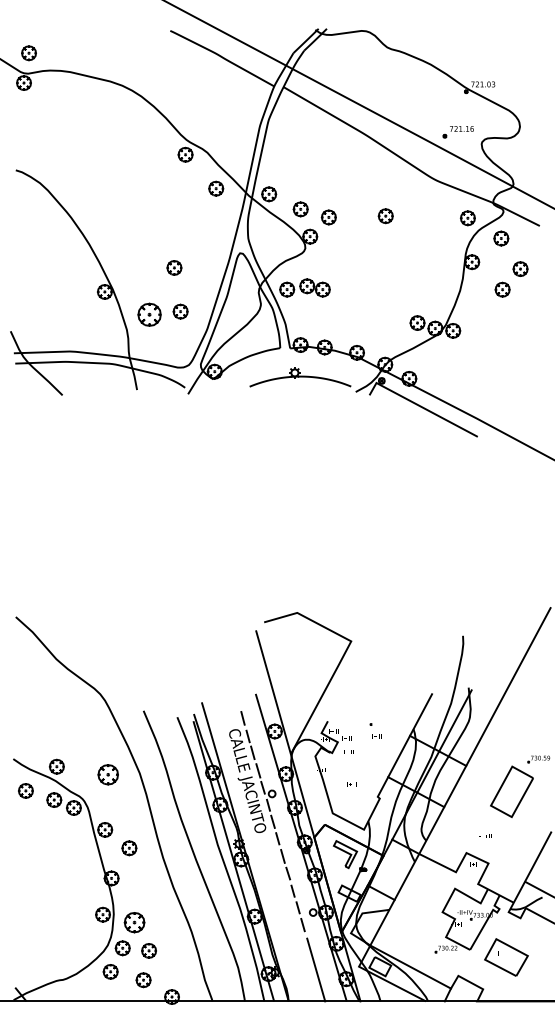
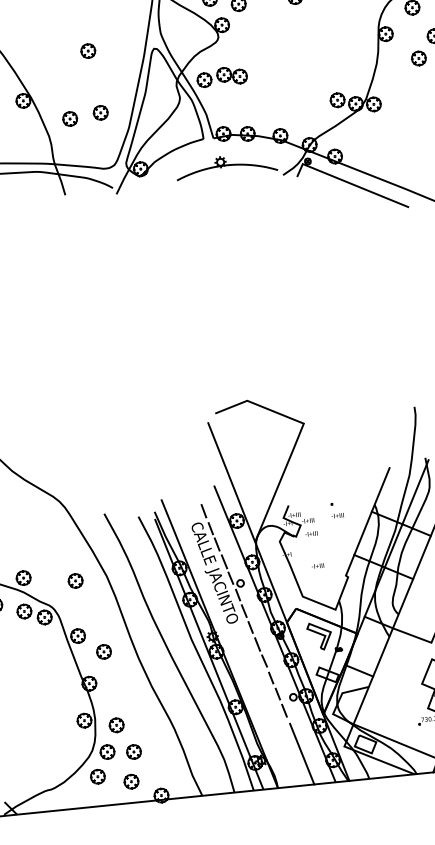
part: (174, 267) -> (88, 50), moved
part: (149, 314) -> (70, 118), size x0.62
part: (108, 774) -> (75, 580), size x0.71
part: (134, 922) -> (116, 725), size x0.71

